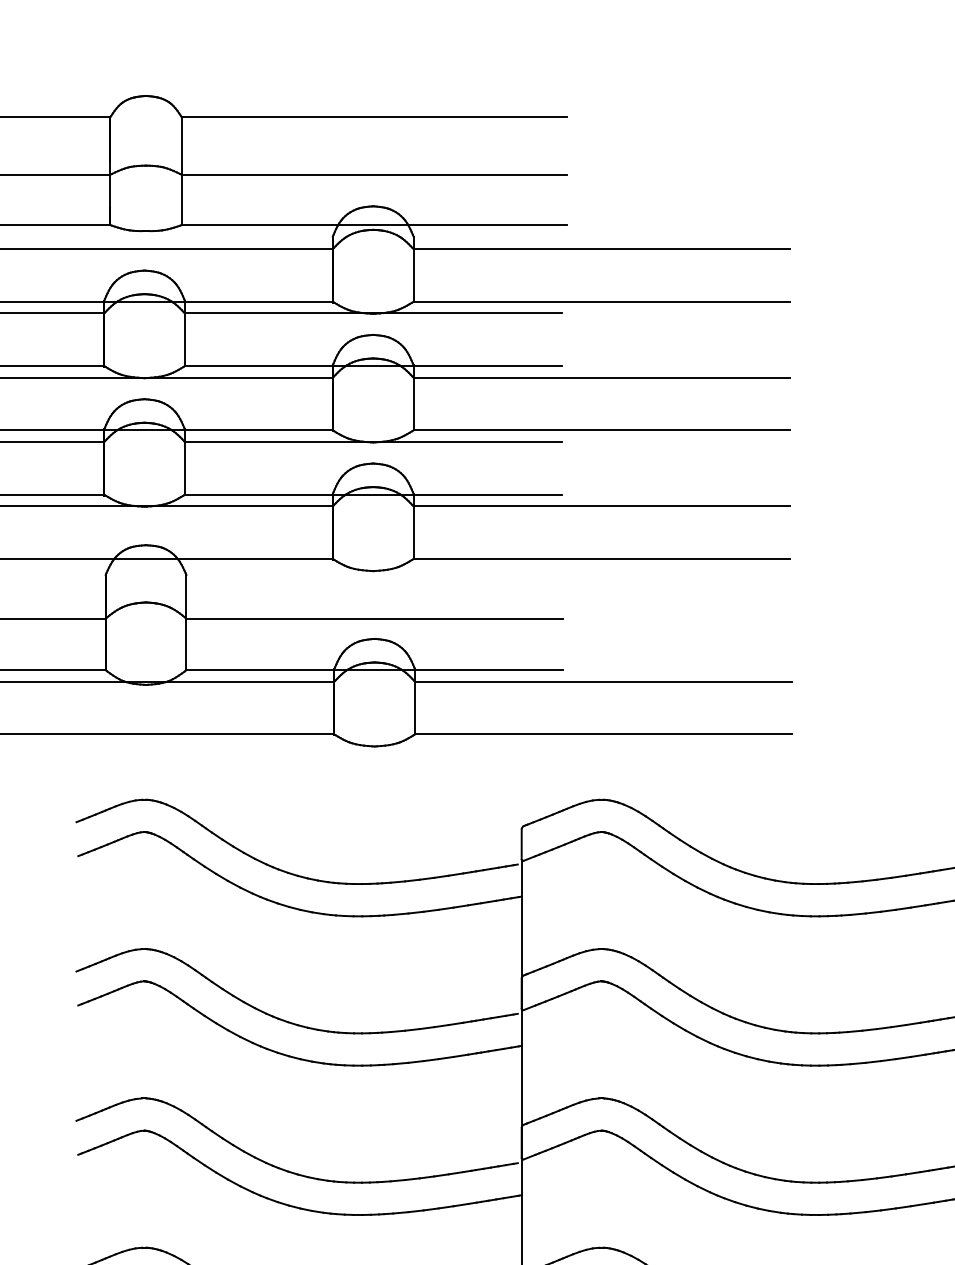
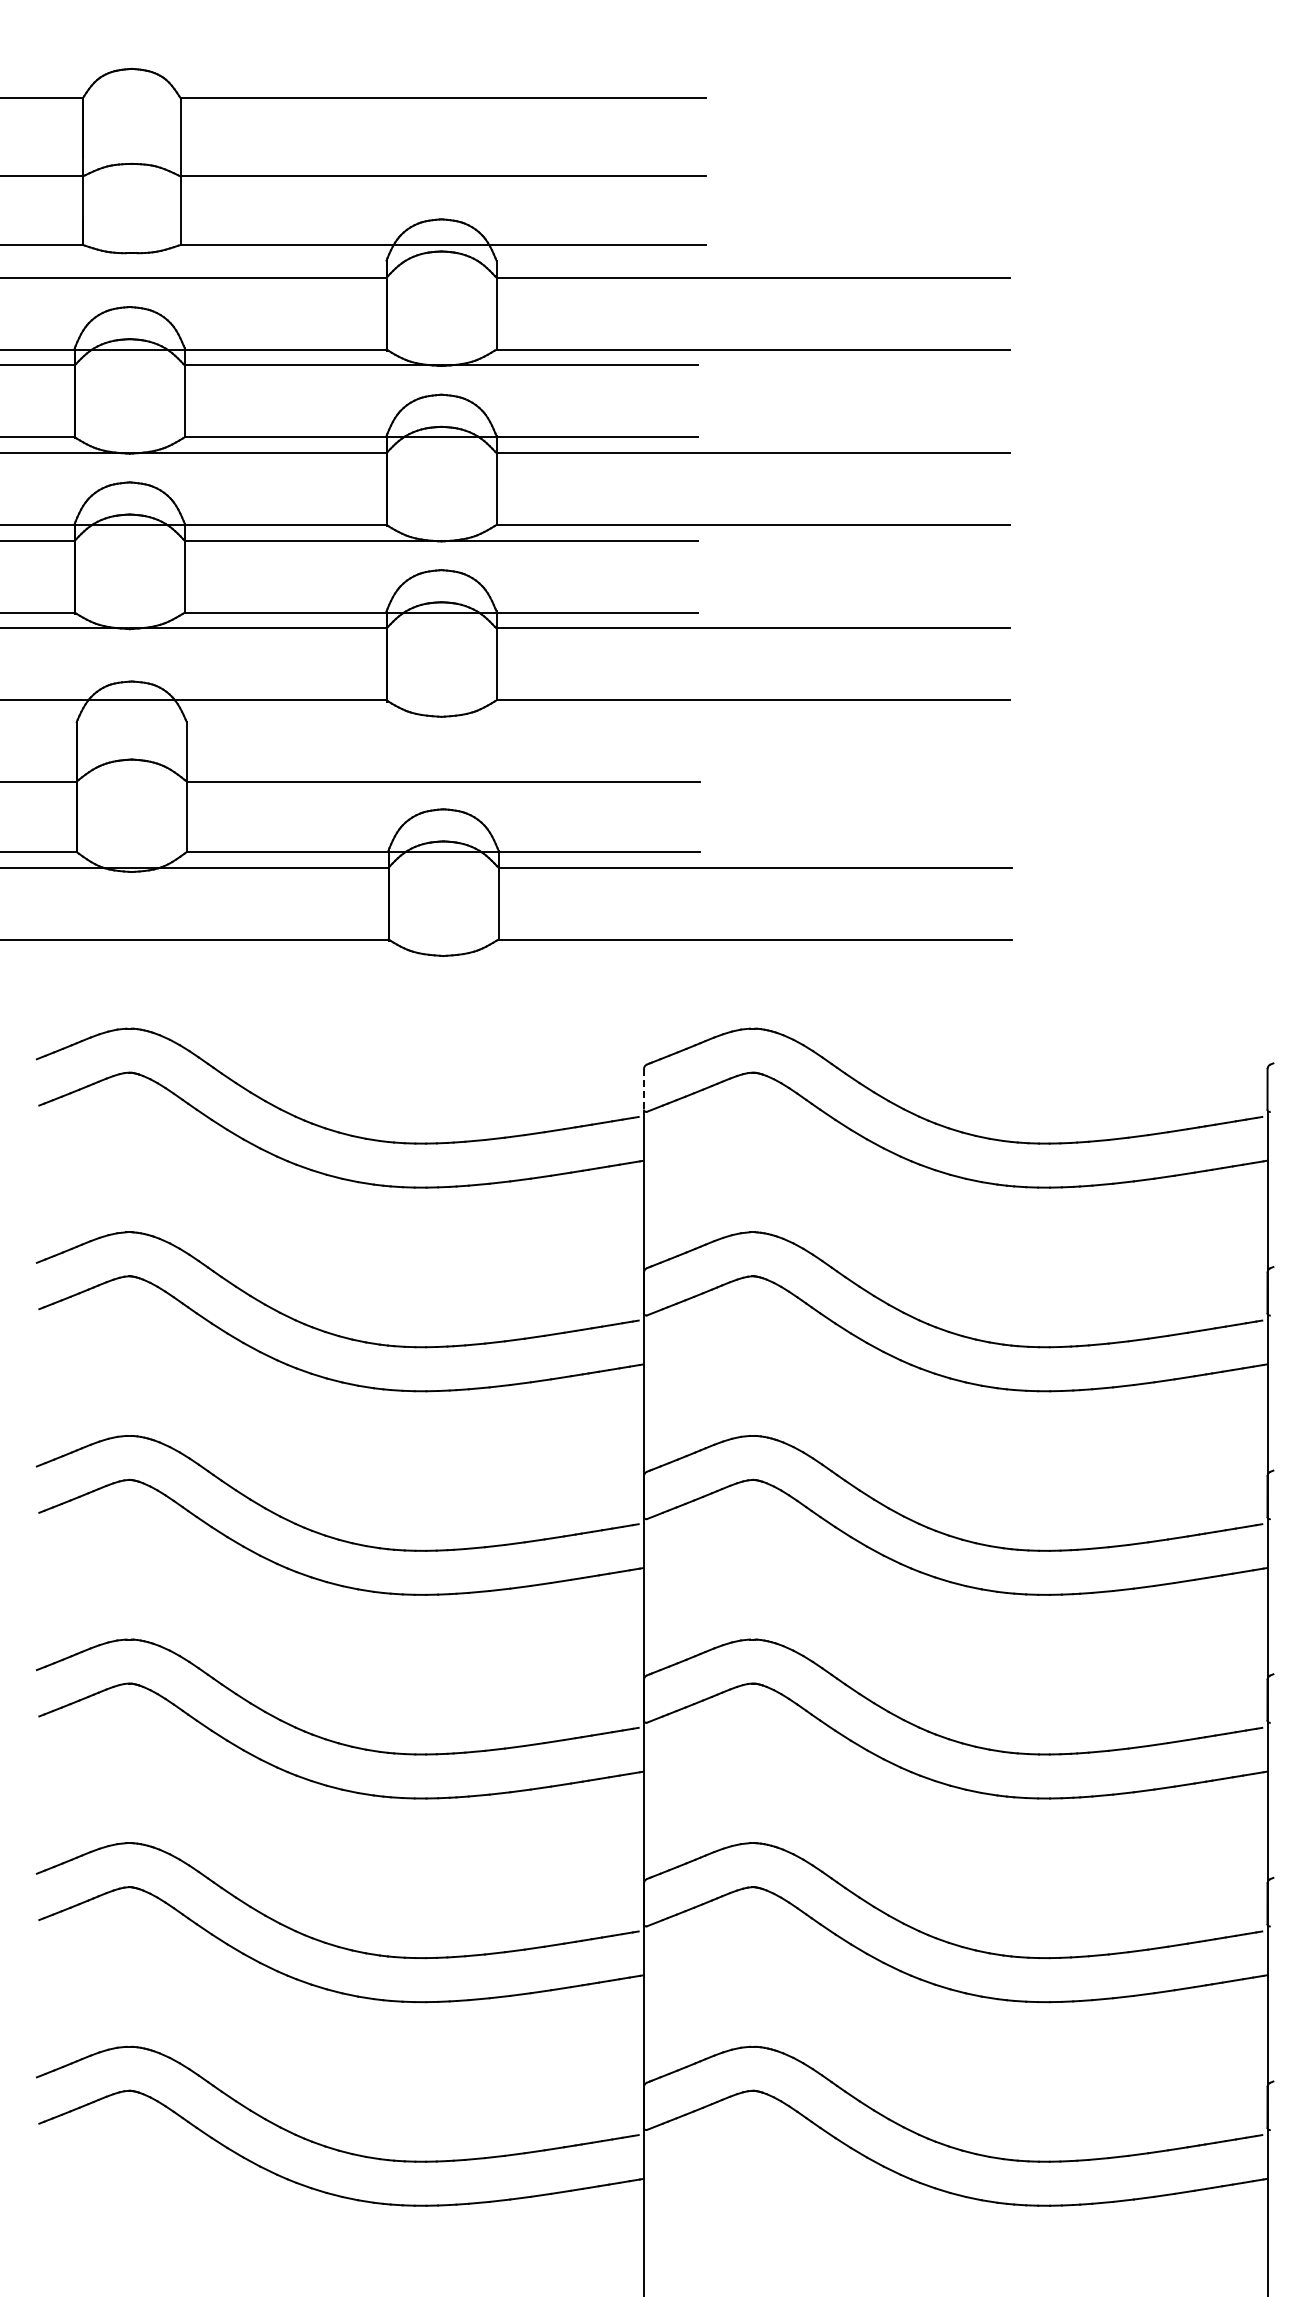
line: (521, 844) -> (643, 1089), solid -> dashed

